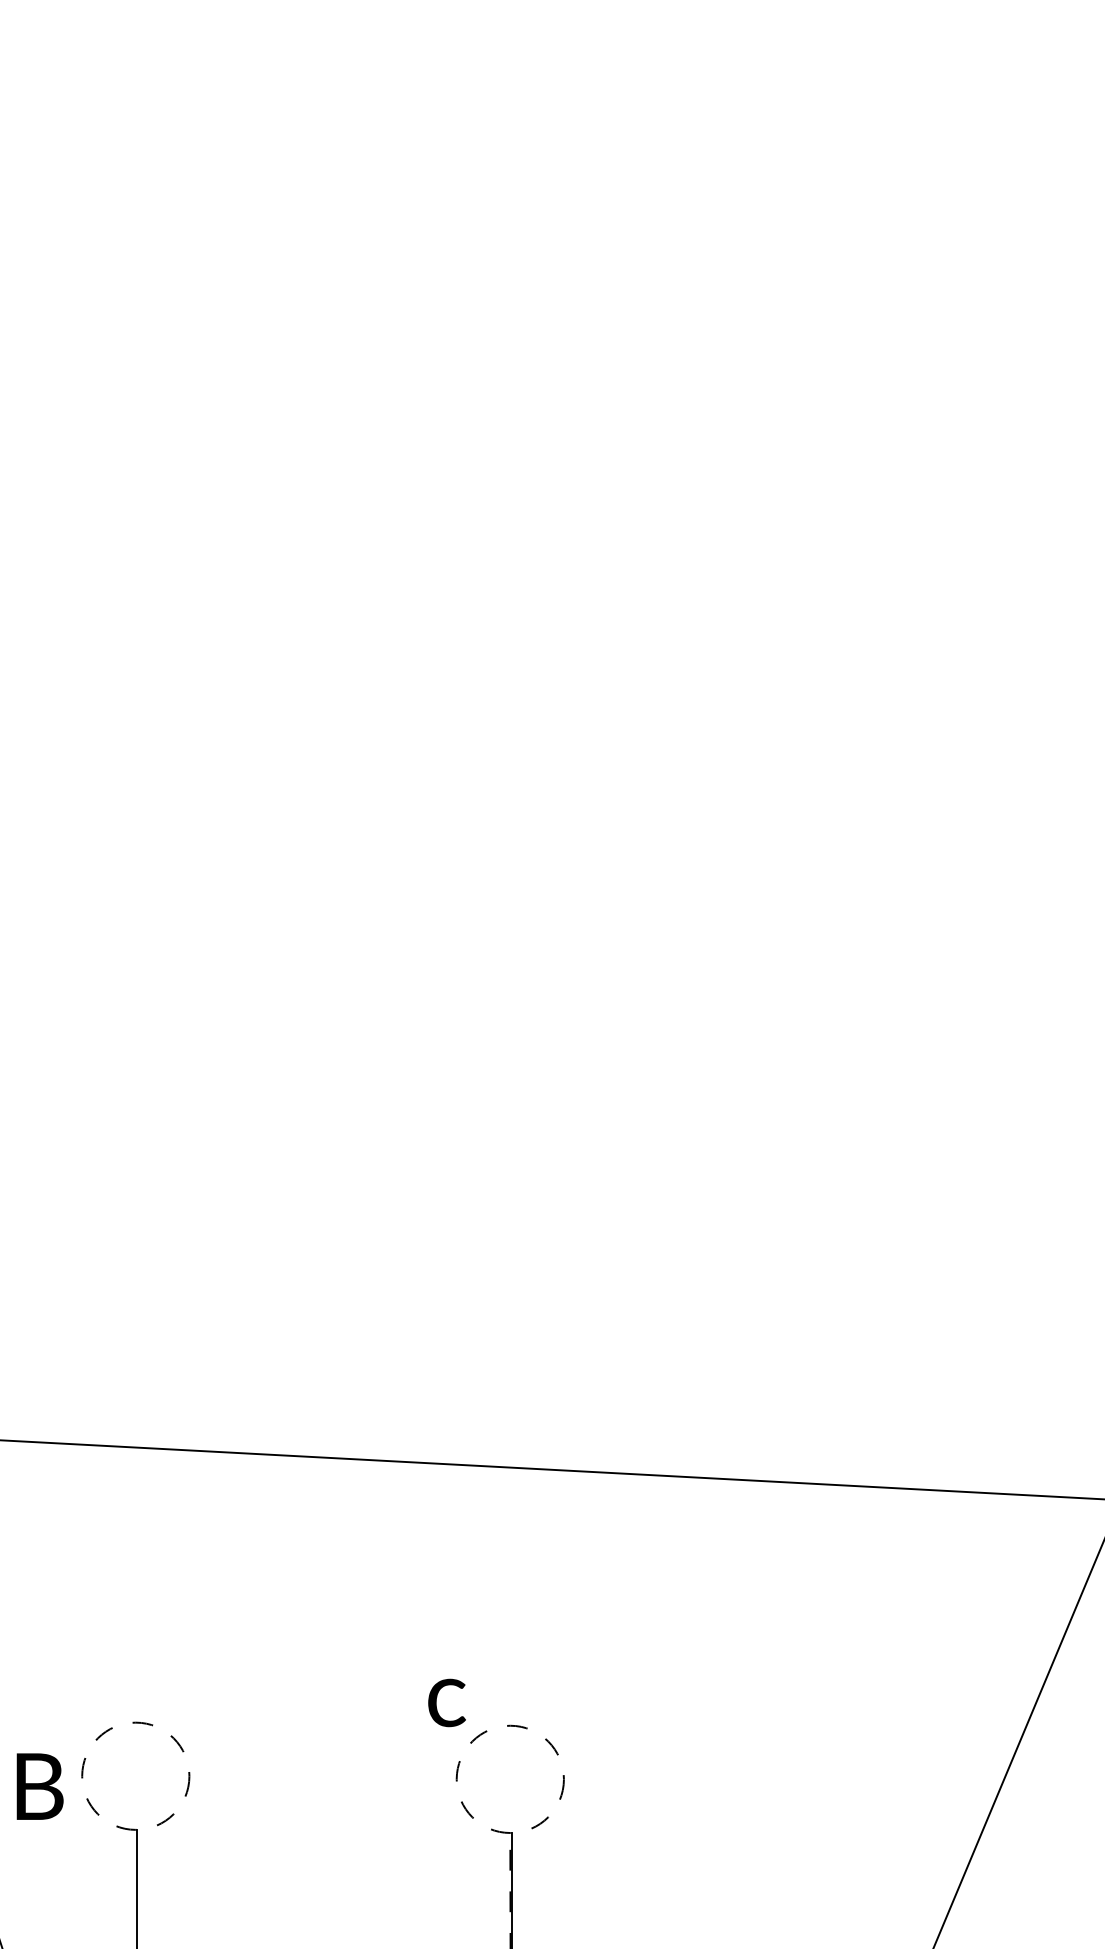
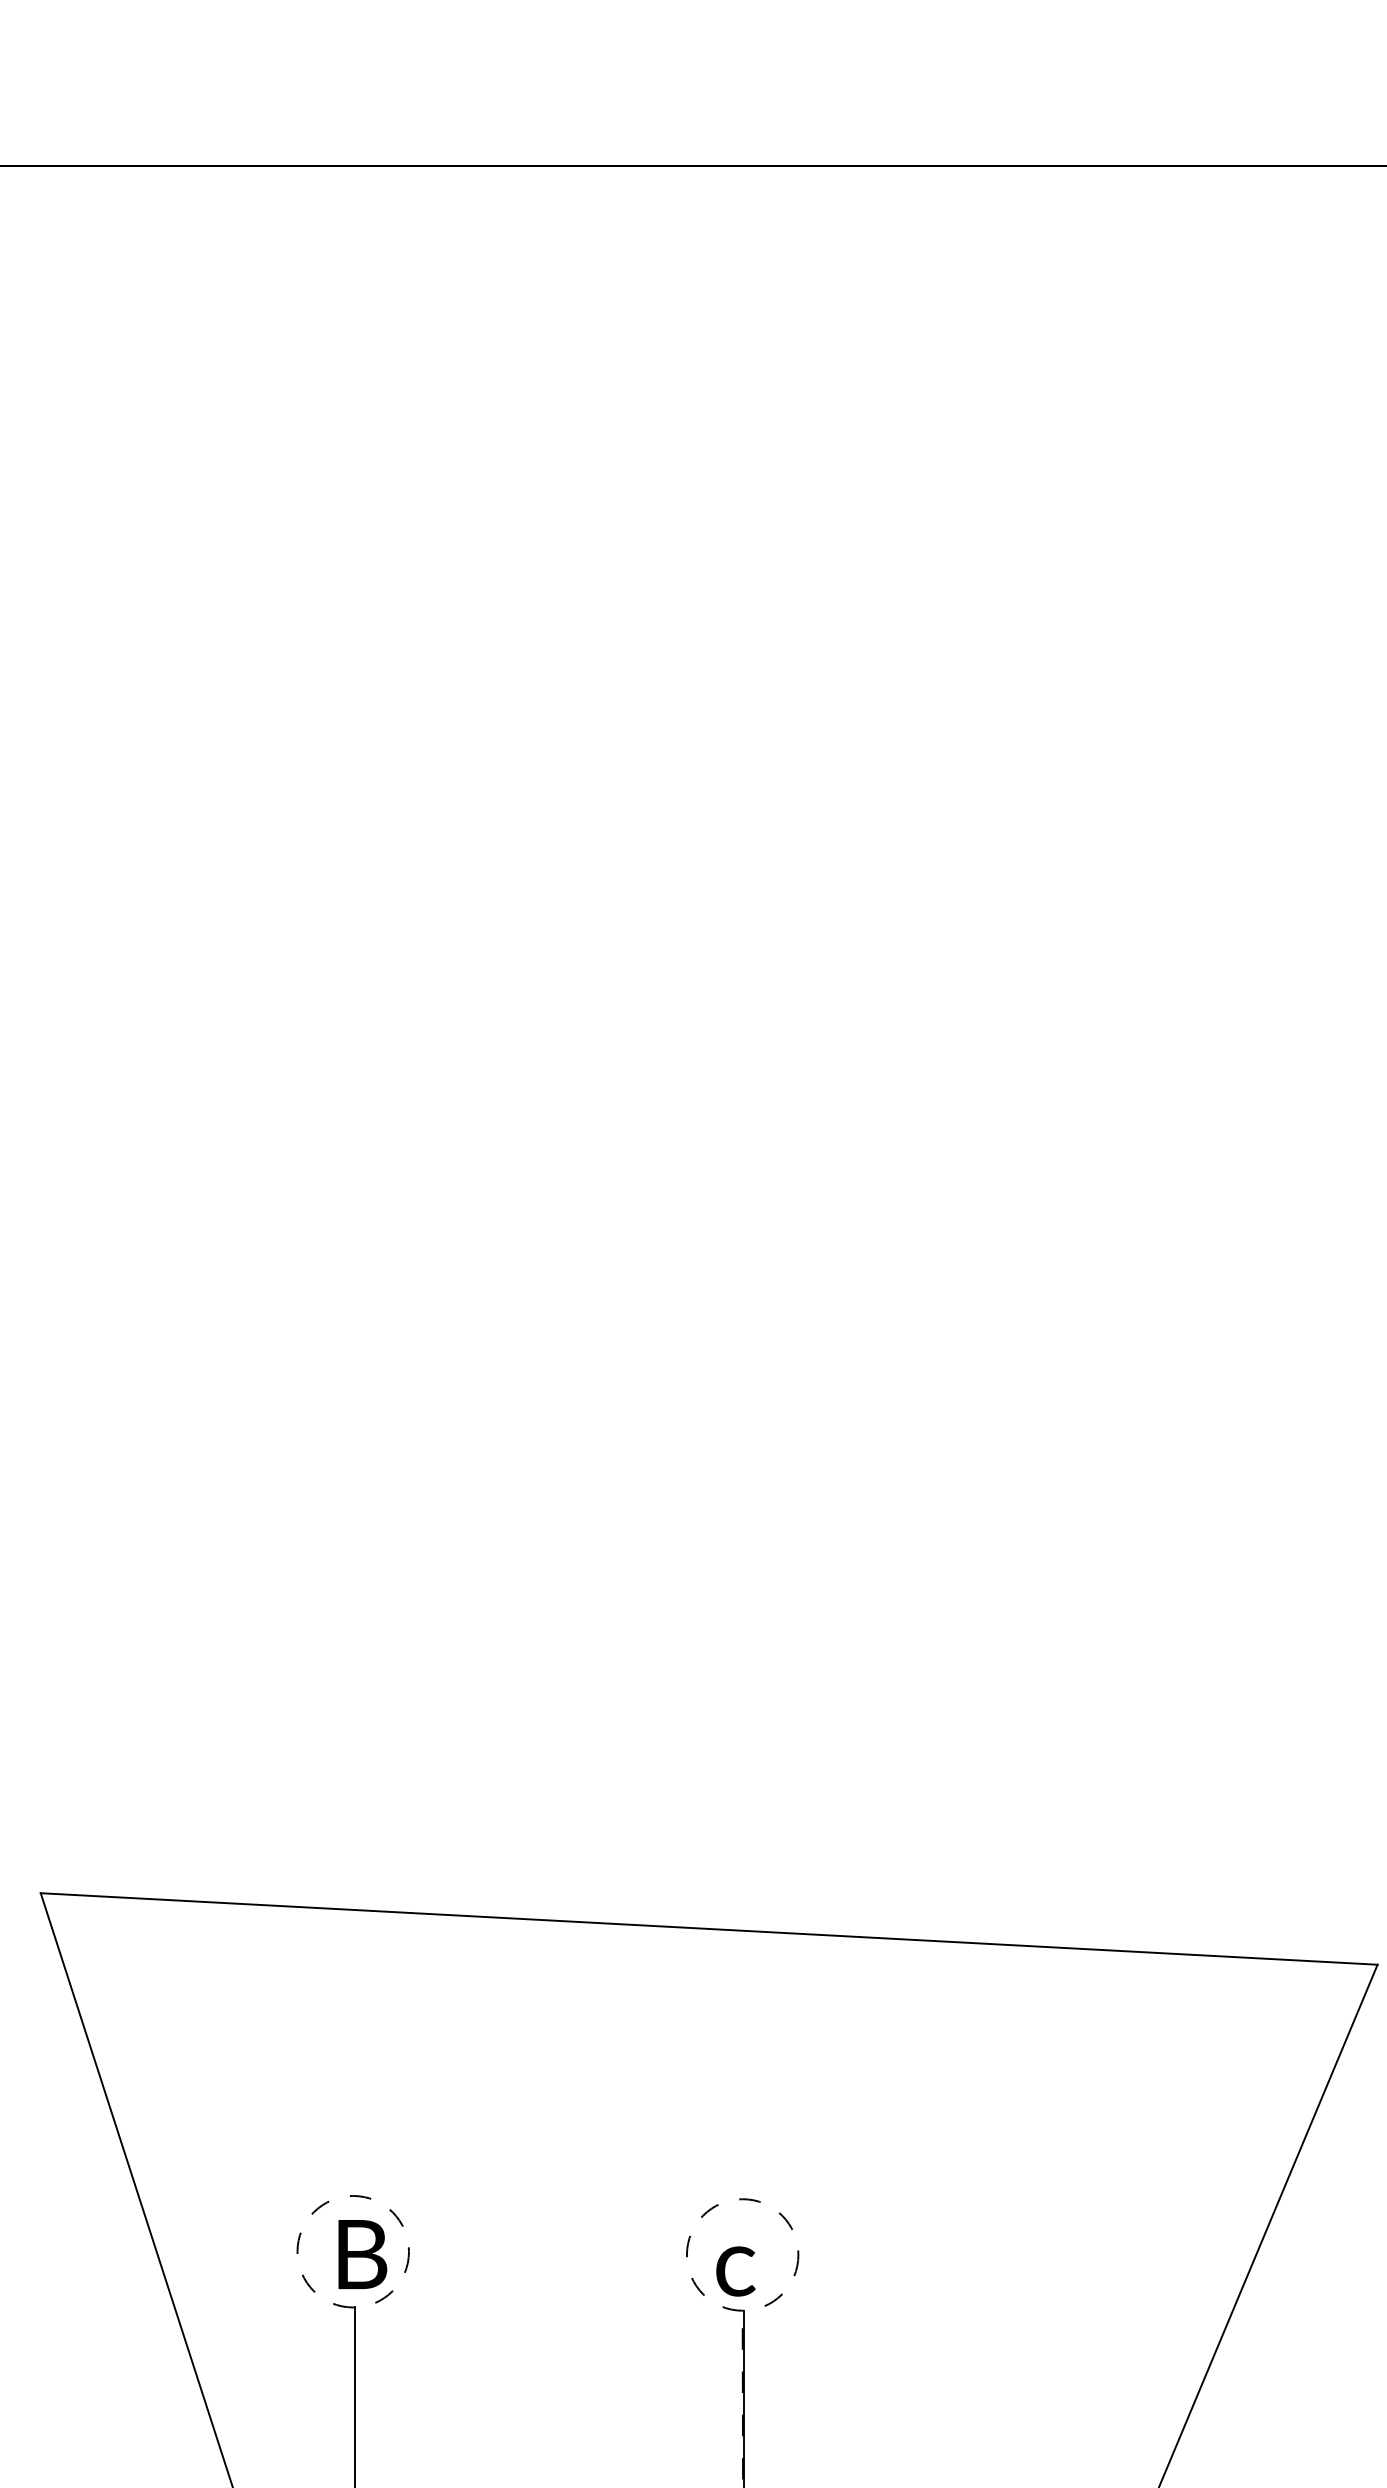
text: (446, 1702) -> (735, 2271), moved
text: (39, 1786) -> (362, 2254), moved

